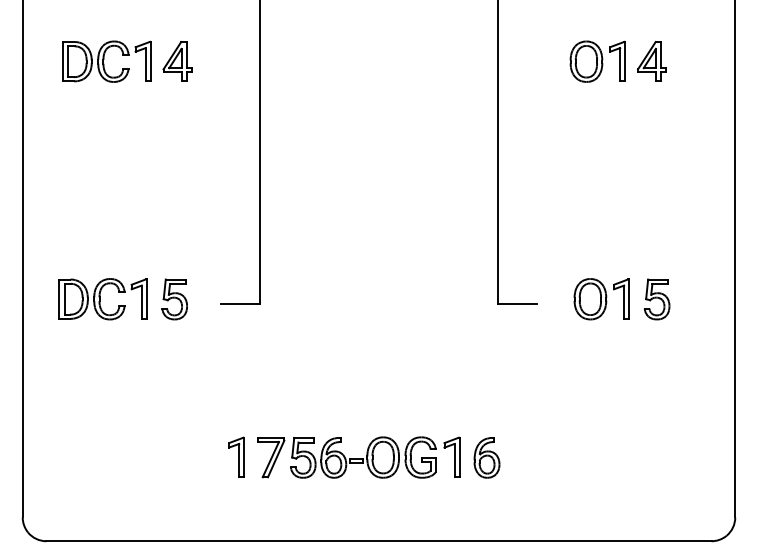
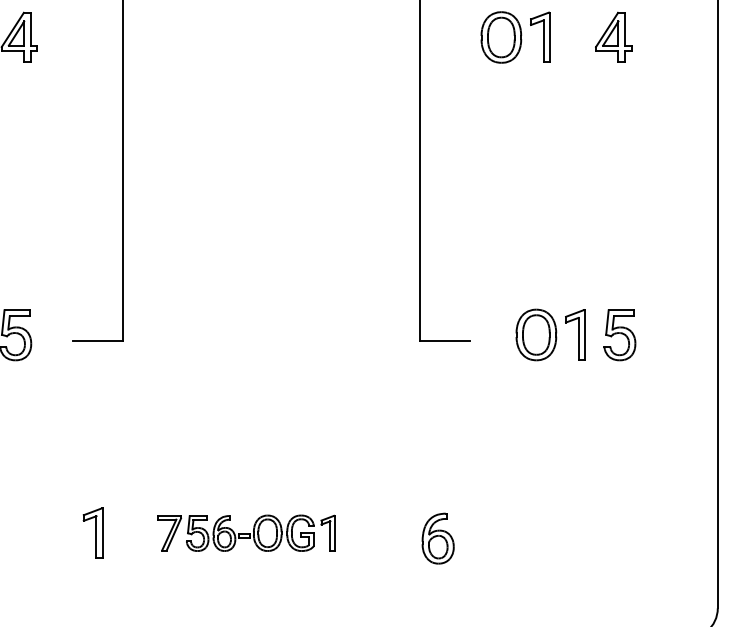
part: (597, 61) -> (515, 37), moved
part: (358, 457) -> (245, 533), size x0.7
part: (486, 457) -> (437, 538), moved

